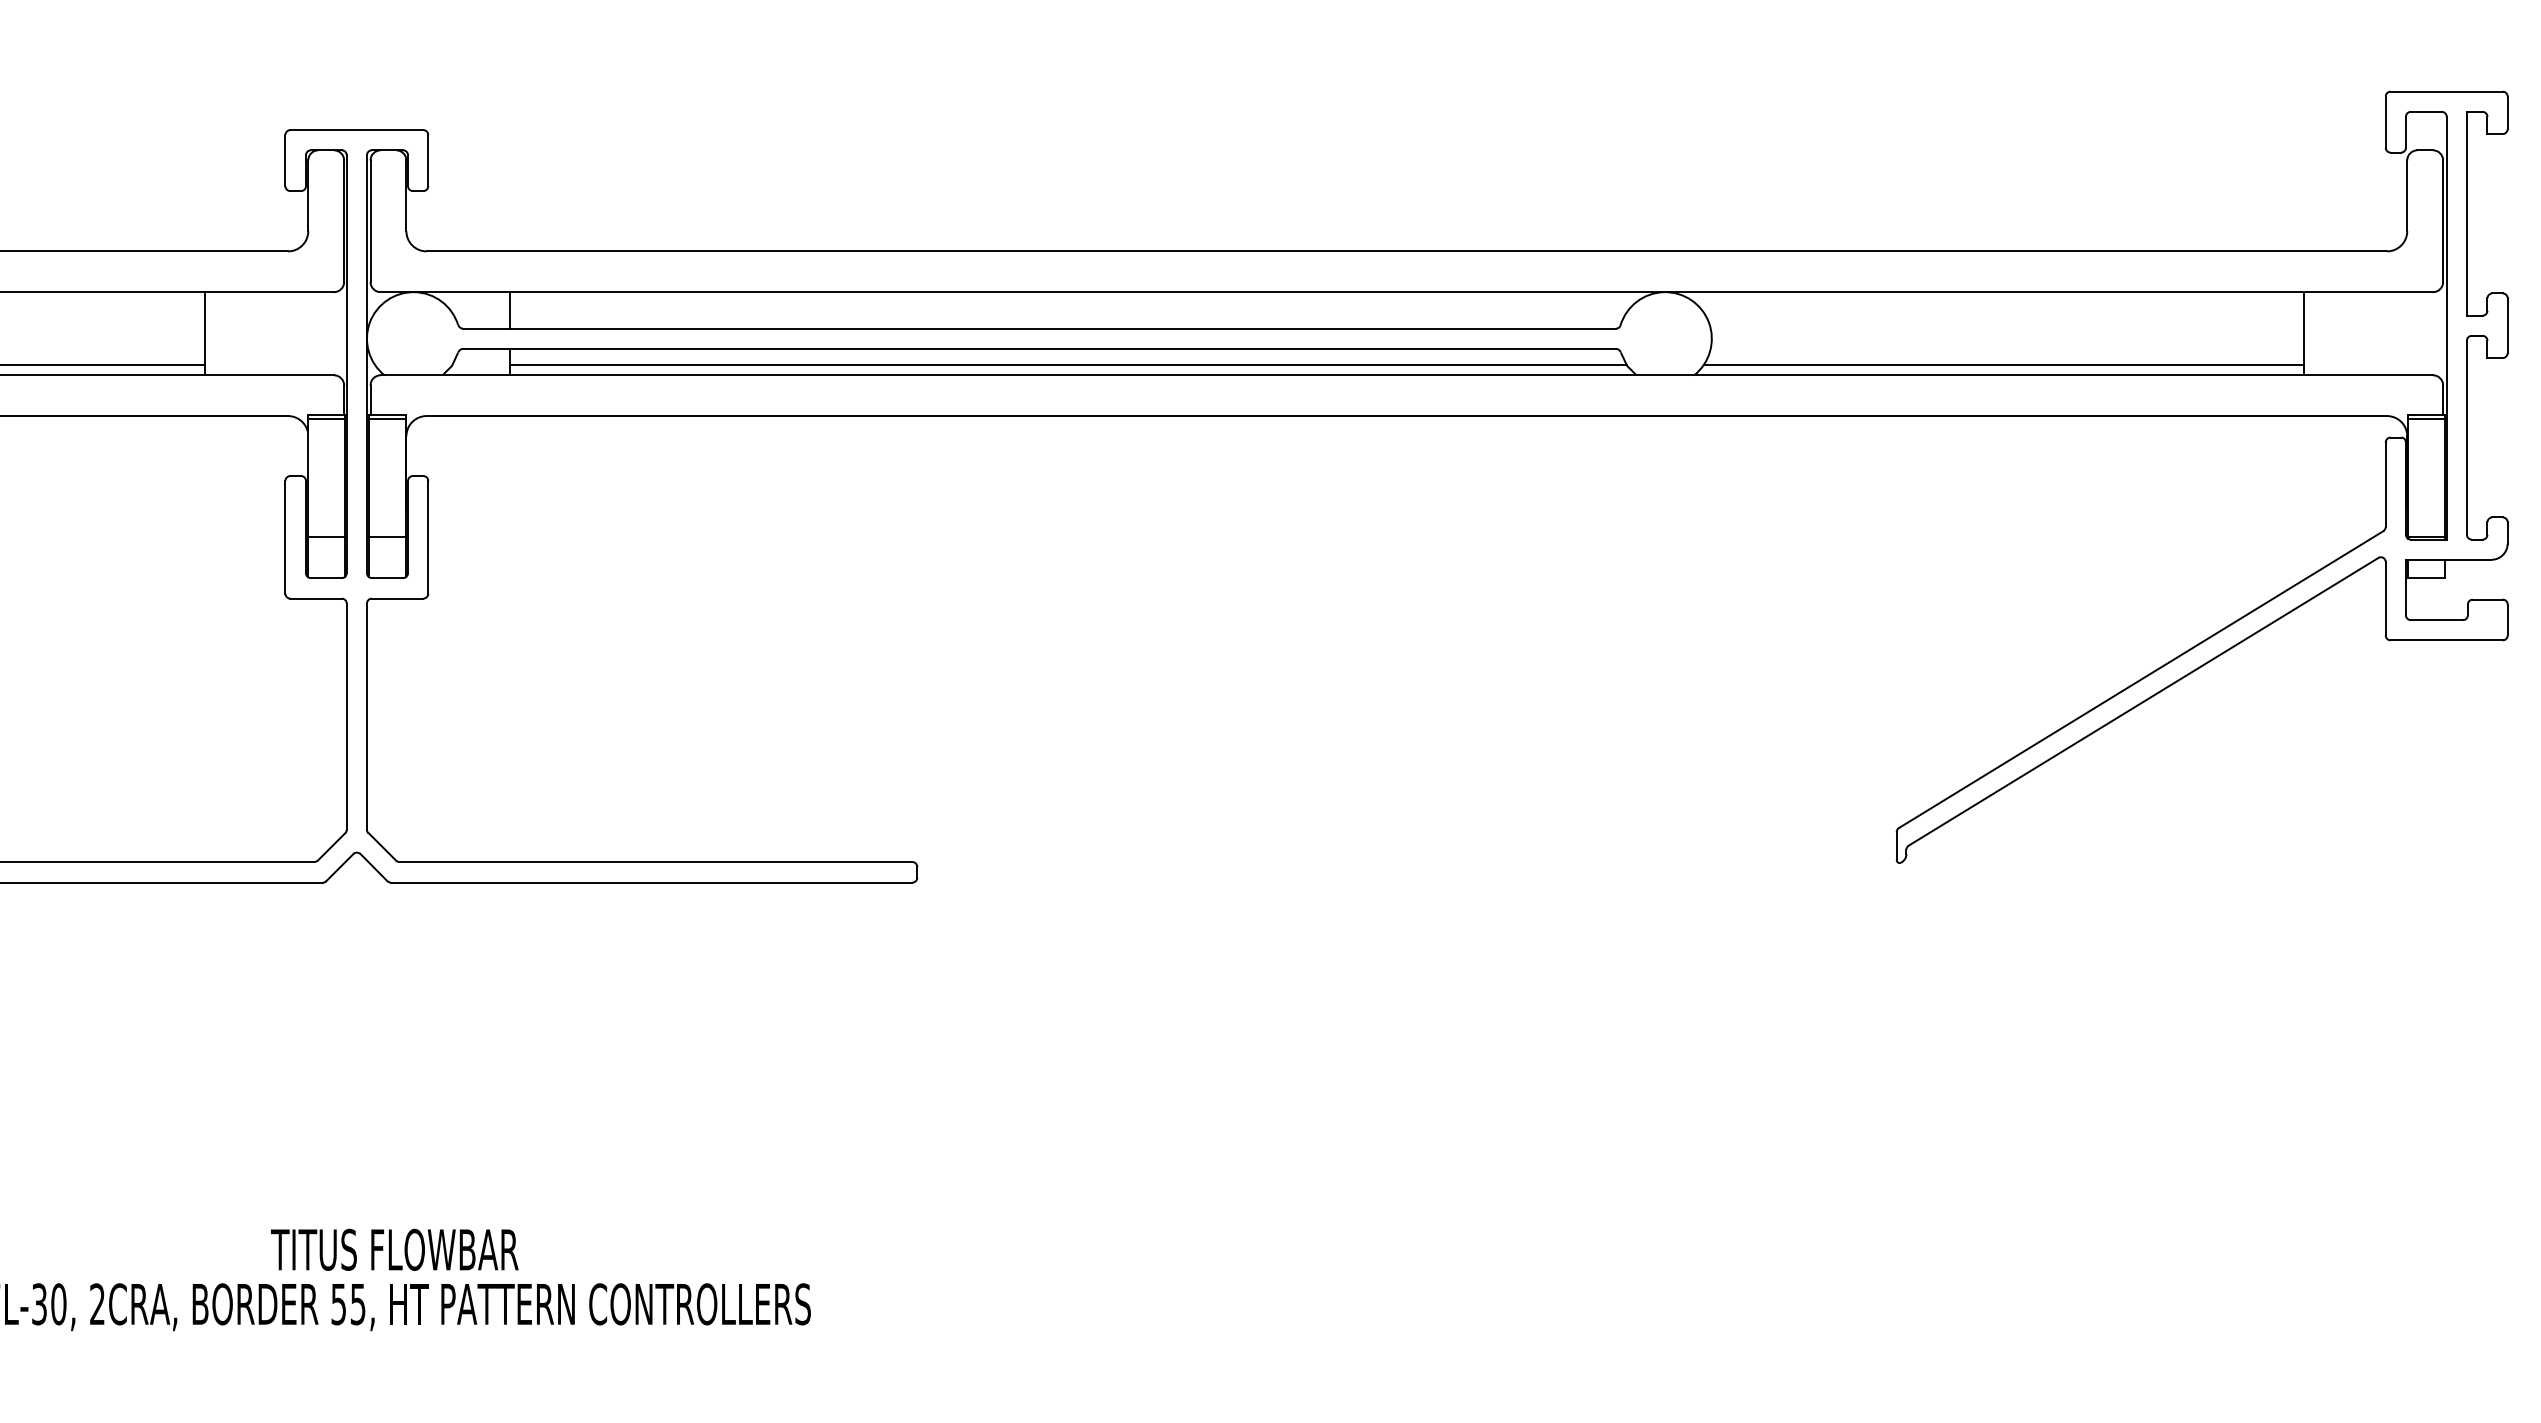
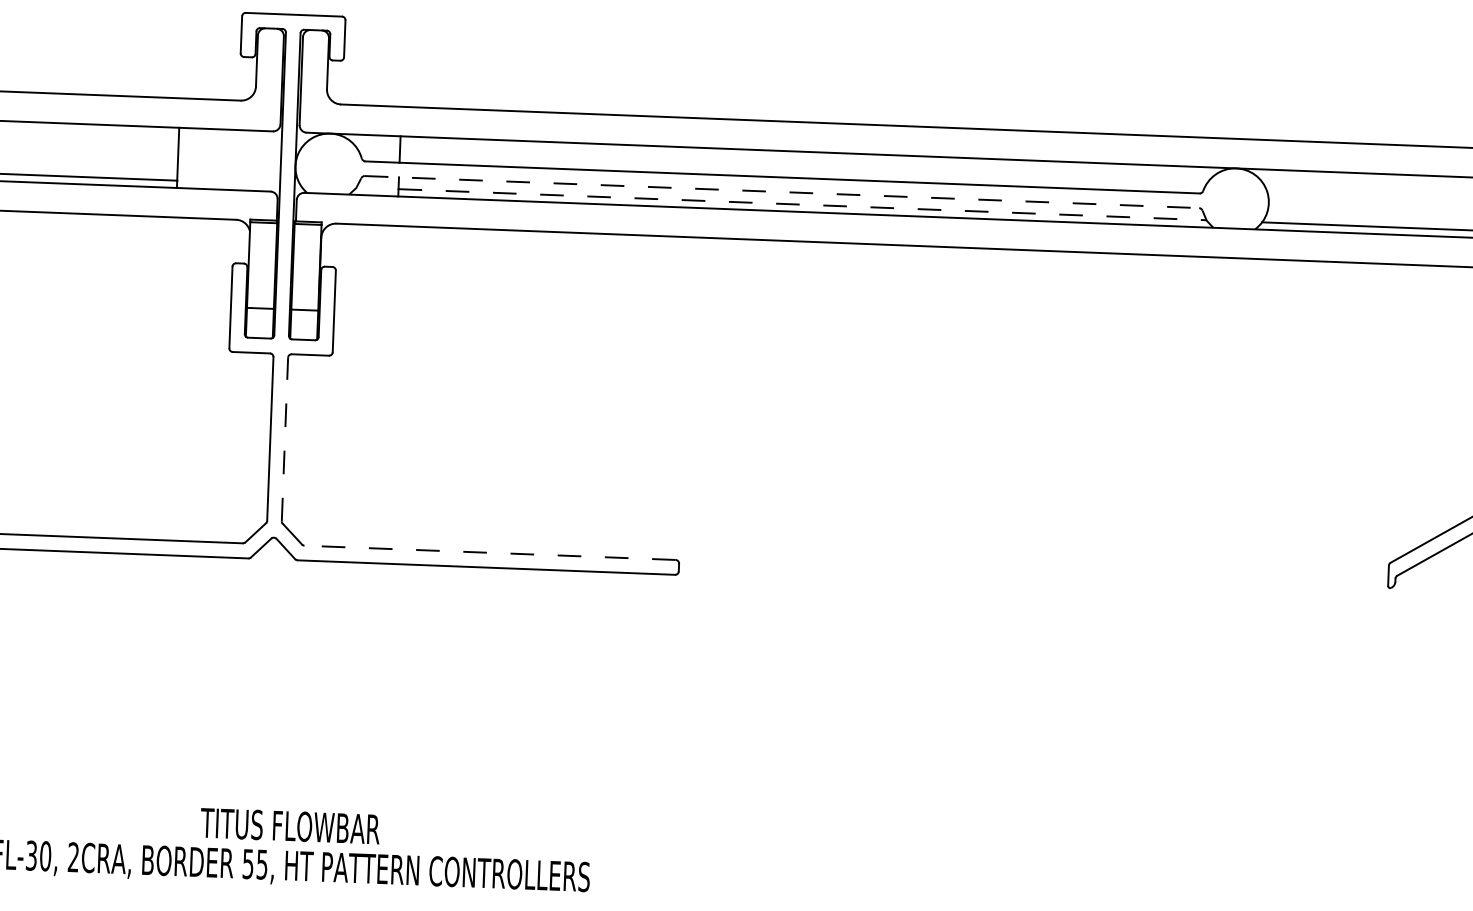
line: (1040, 348) -> (782, 191), solid -> dashed
line: (1069, 365) -> (803, 204), solid -> dashed
line: (366, 716) -> (284, 439), solid -> dashed
line: (655, 862) -> (489, 553), solid -> dashed

